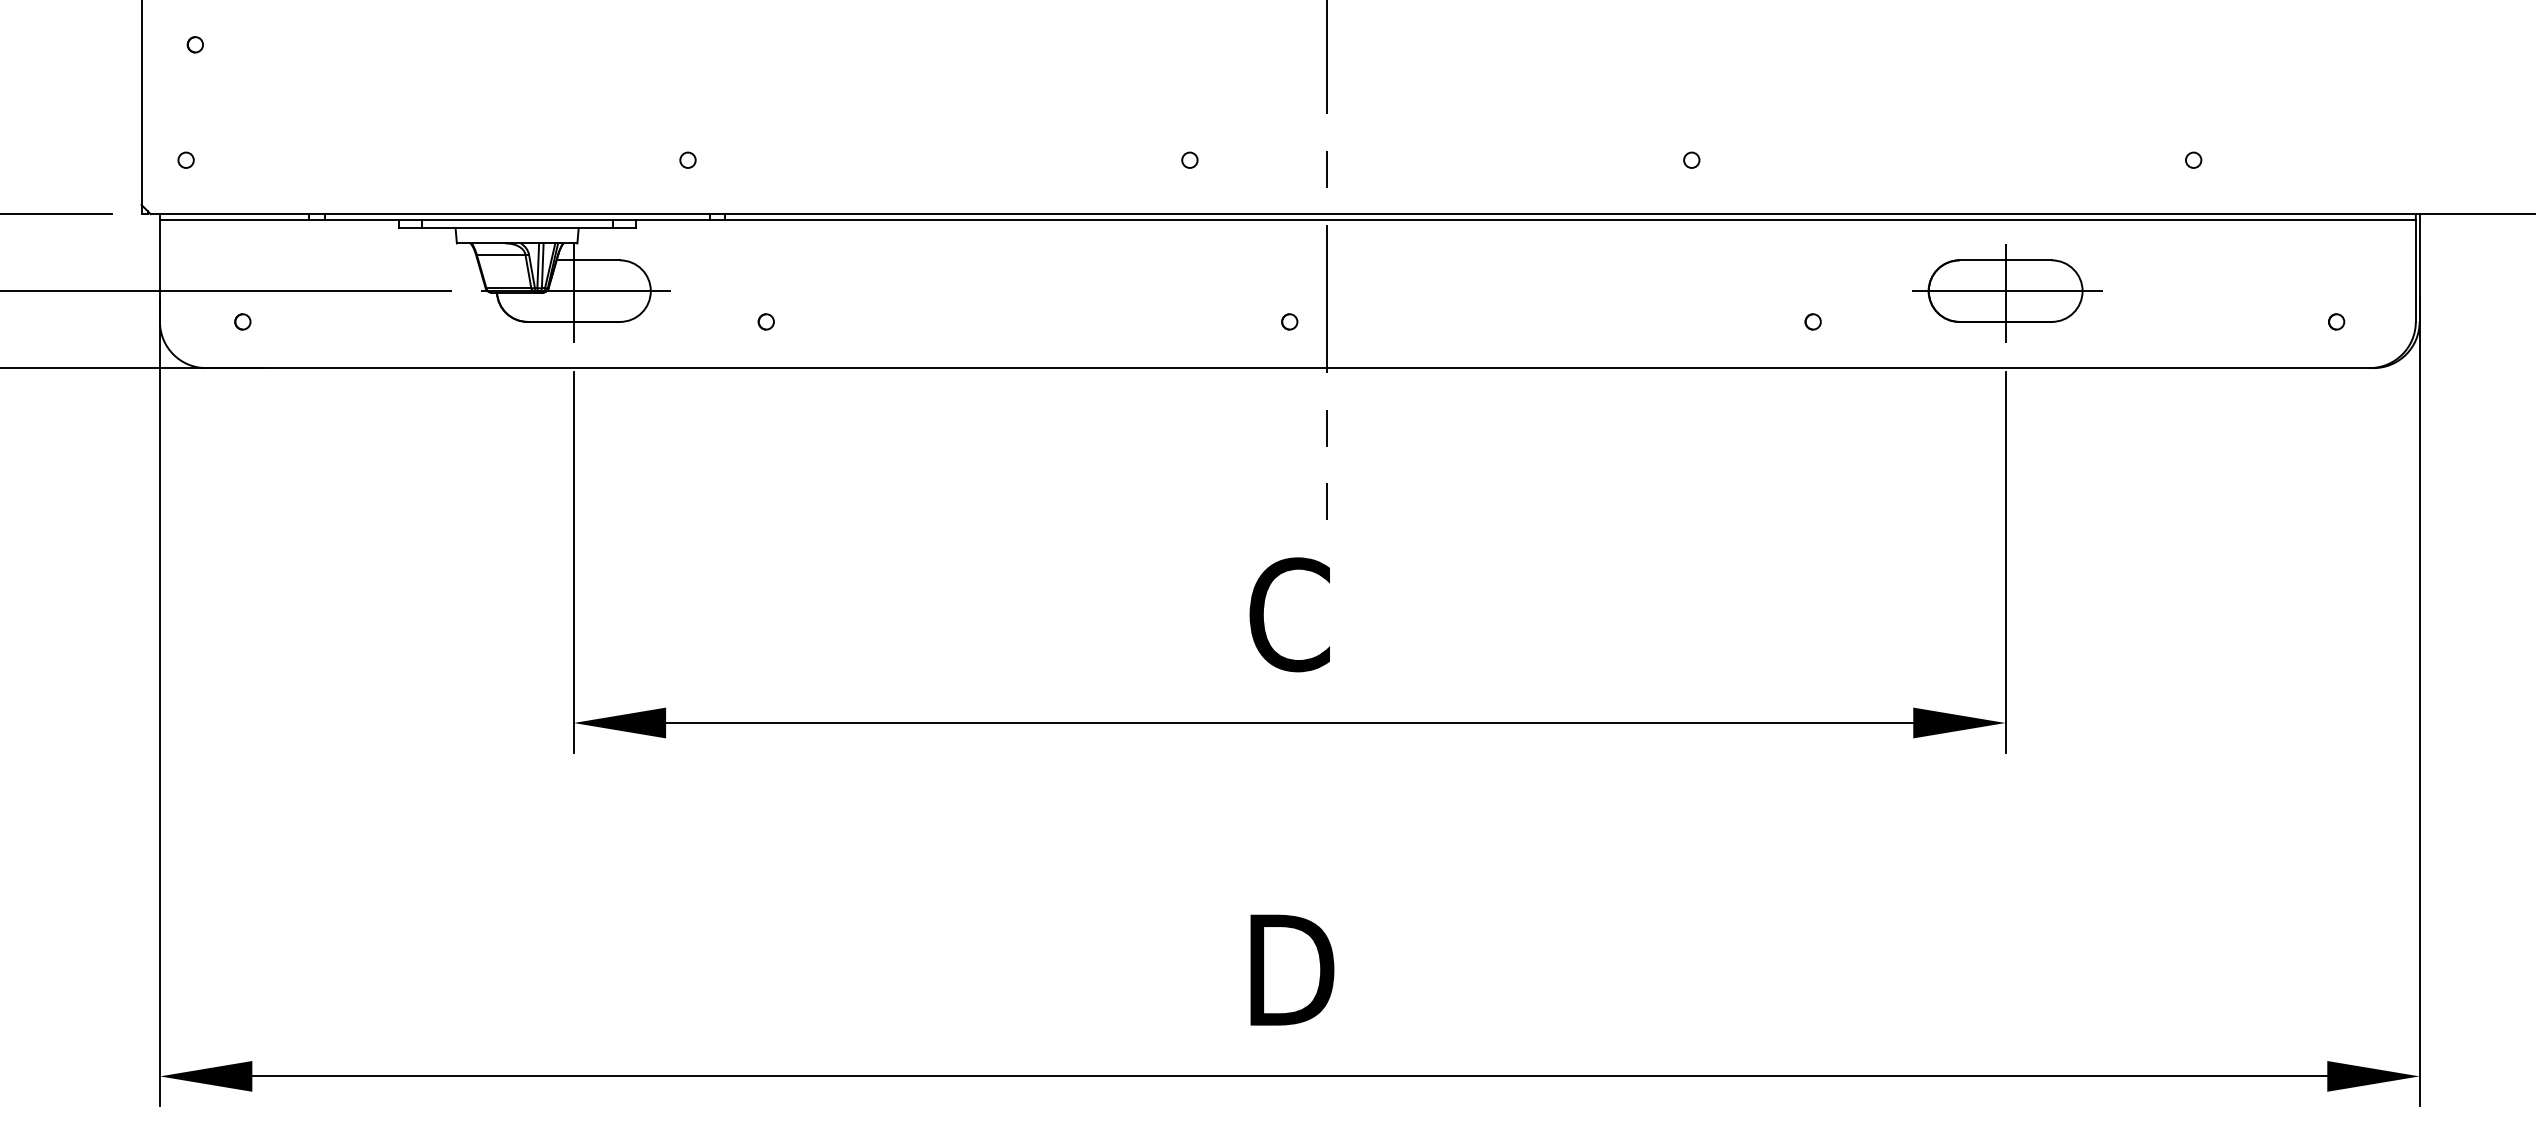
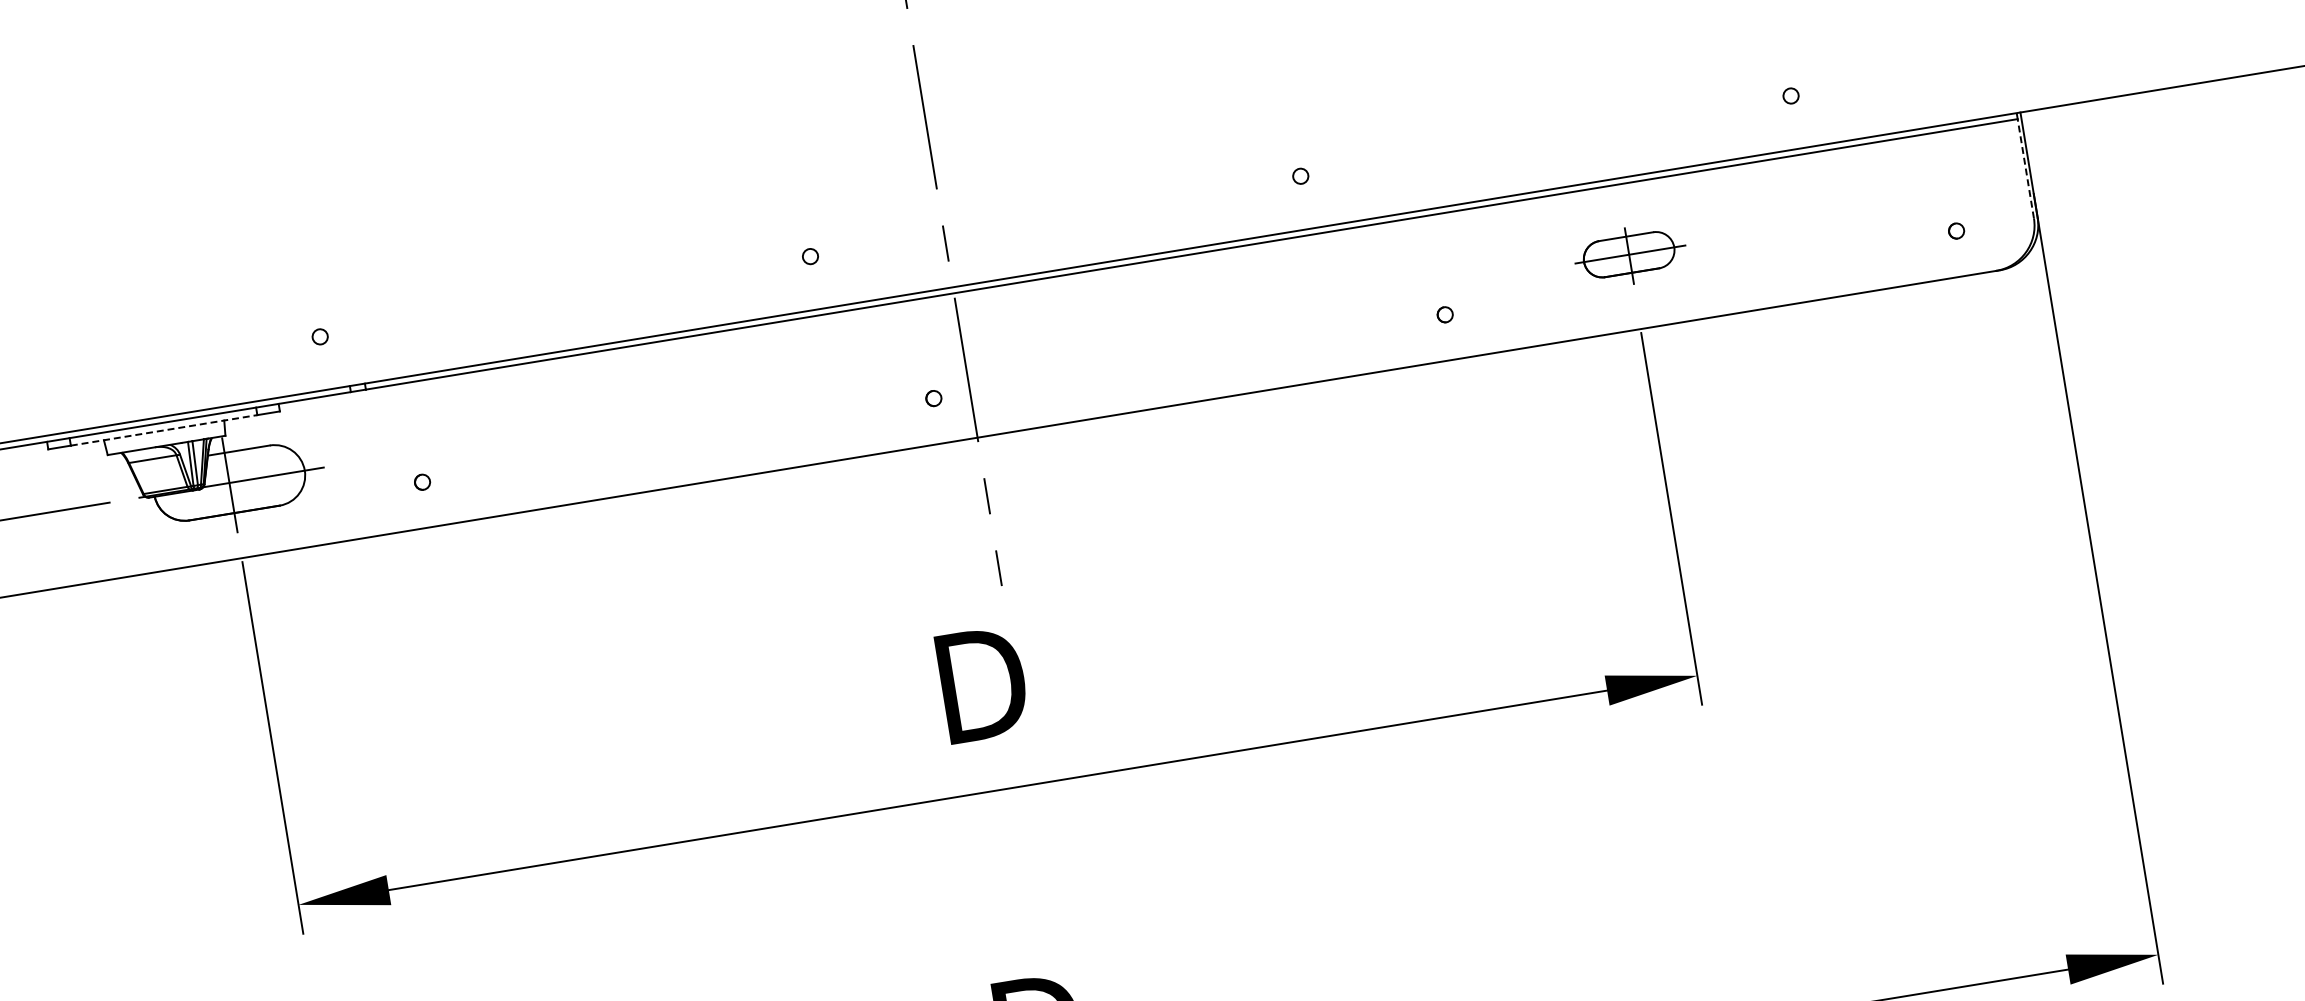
line: (517, 228) -> (164, 430), solid -> dashed
line: (2415, 271) -> (2025, 169), solid -> dashed
part: (2007, 293) -> (1630, 255), size x0.6
text: (1291, 614) -> (982, 684), C -> D

